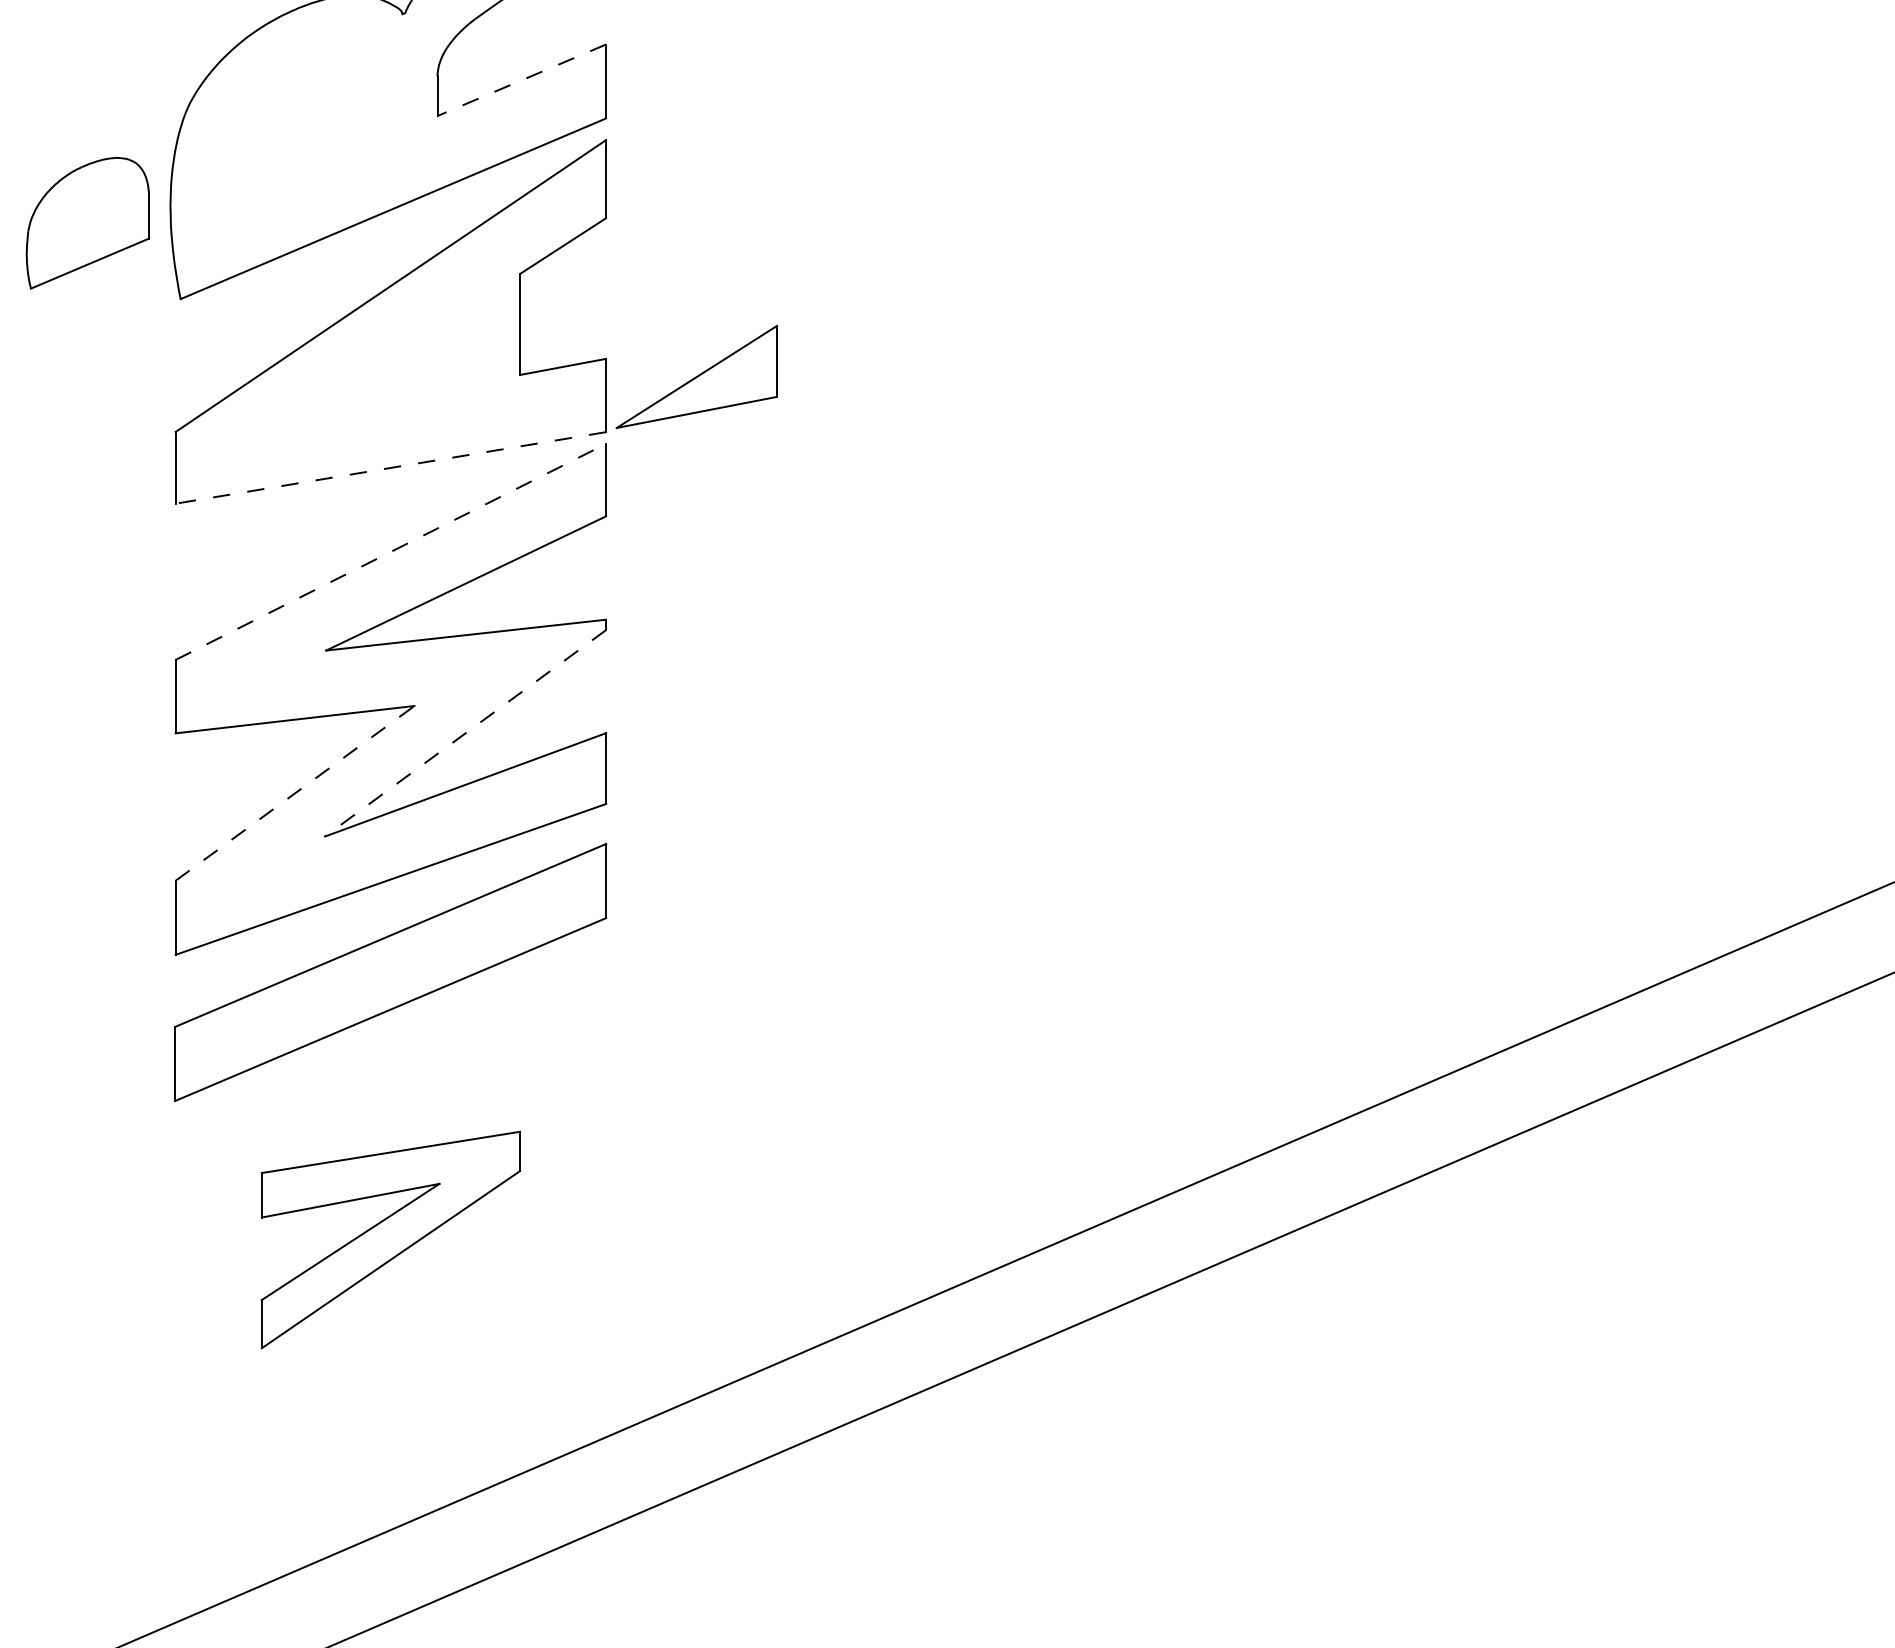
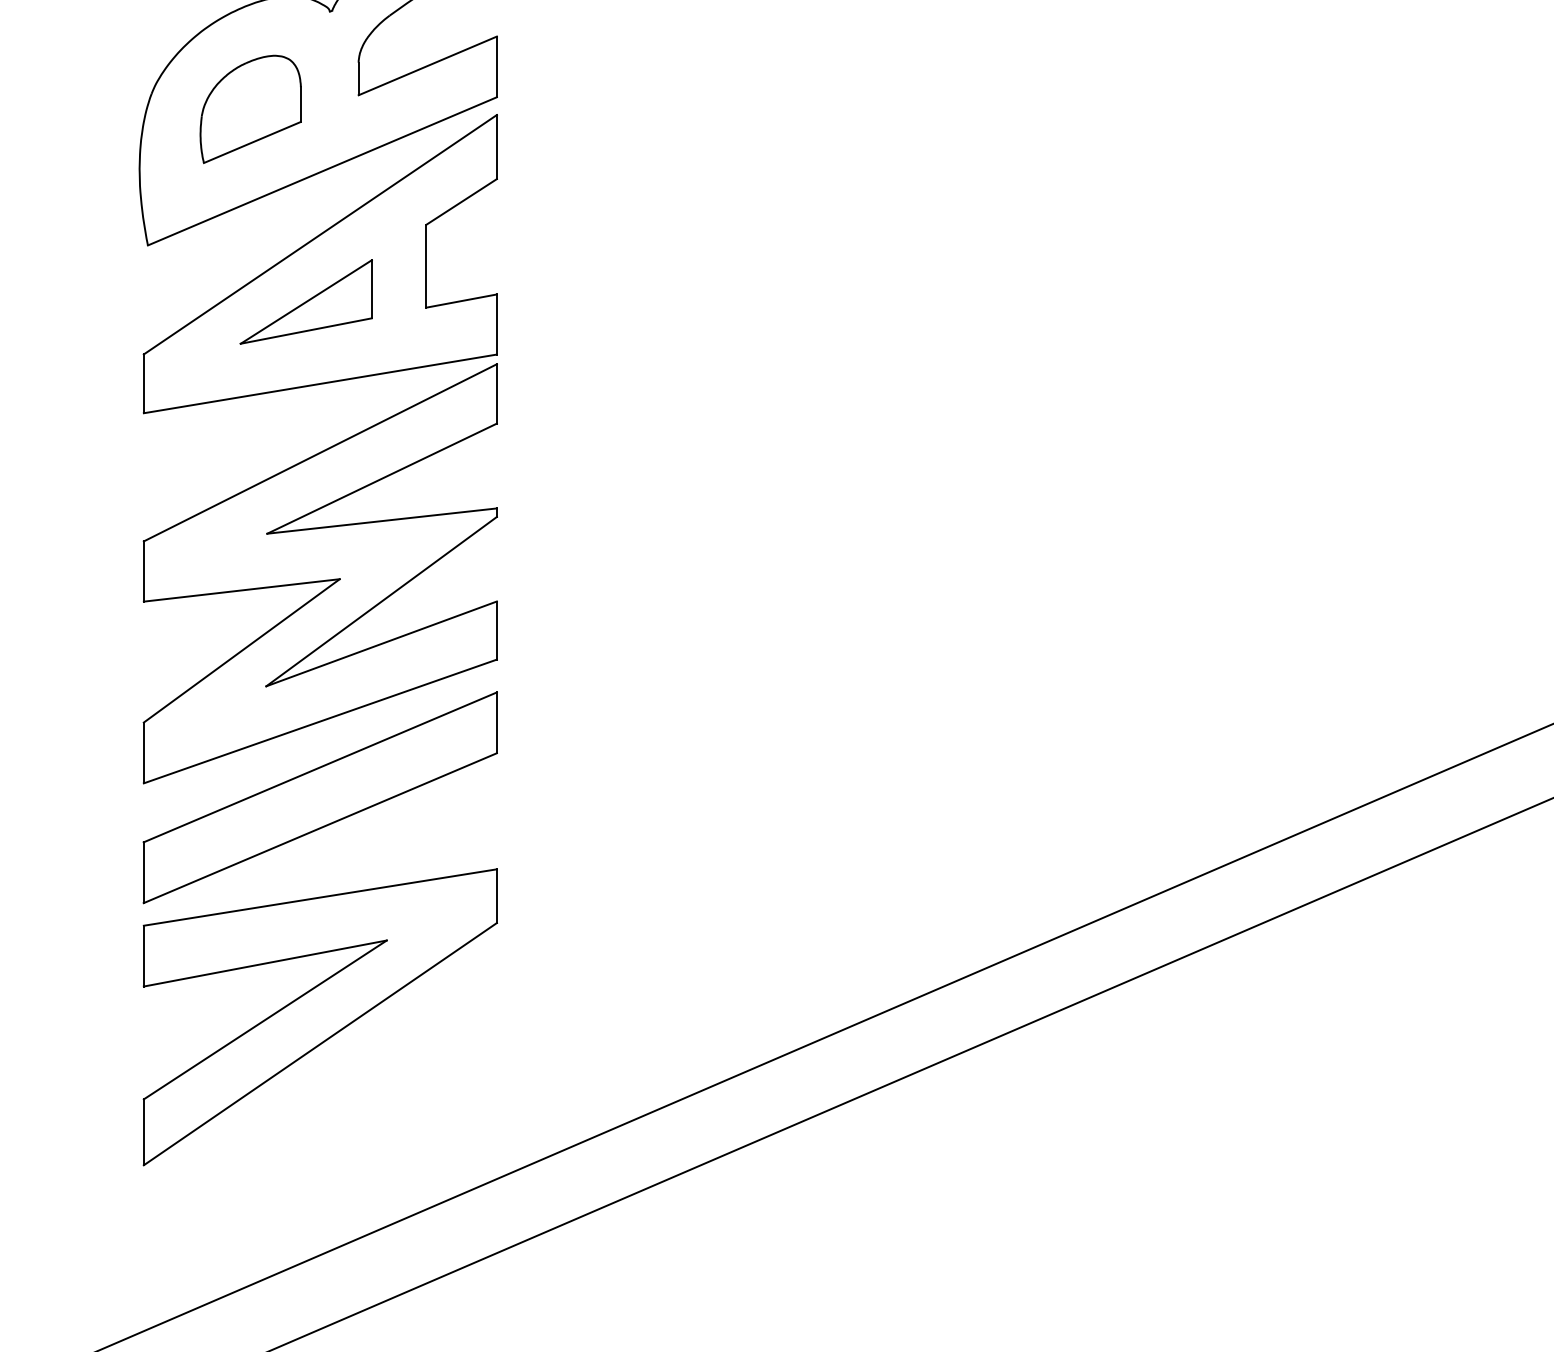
line: (521, 80) -> (427, 66), dashed -> solid
part: (87, 223) -> (250, 109), moved
part: (696, 377) -> (306, 302), moved
line: (390, 468) -> (320, 384), dashed -> solid
line: (390, 551) -> (320, 452), dashed -> solid
line: (465, 733) -> (381, 601), dashed -> solid
line: (295, 793) -> (242, 650), dashed -> solid
part: (390, 1239) -> (320, 1016), size x1.67

